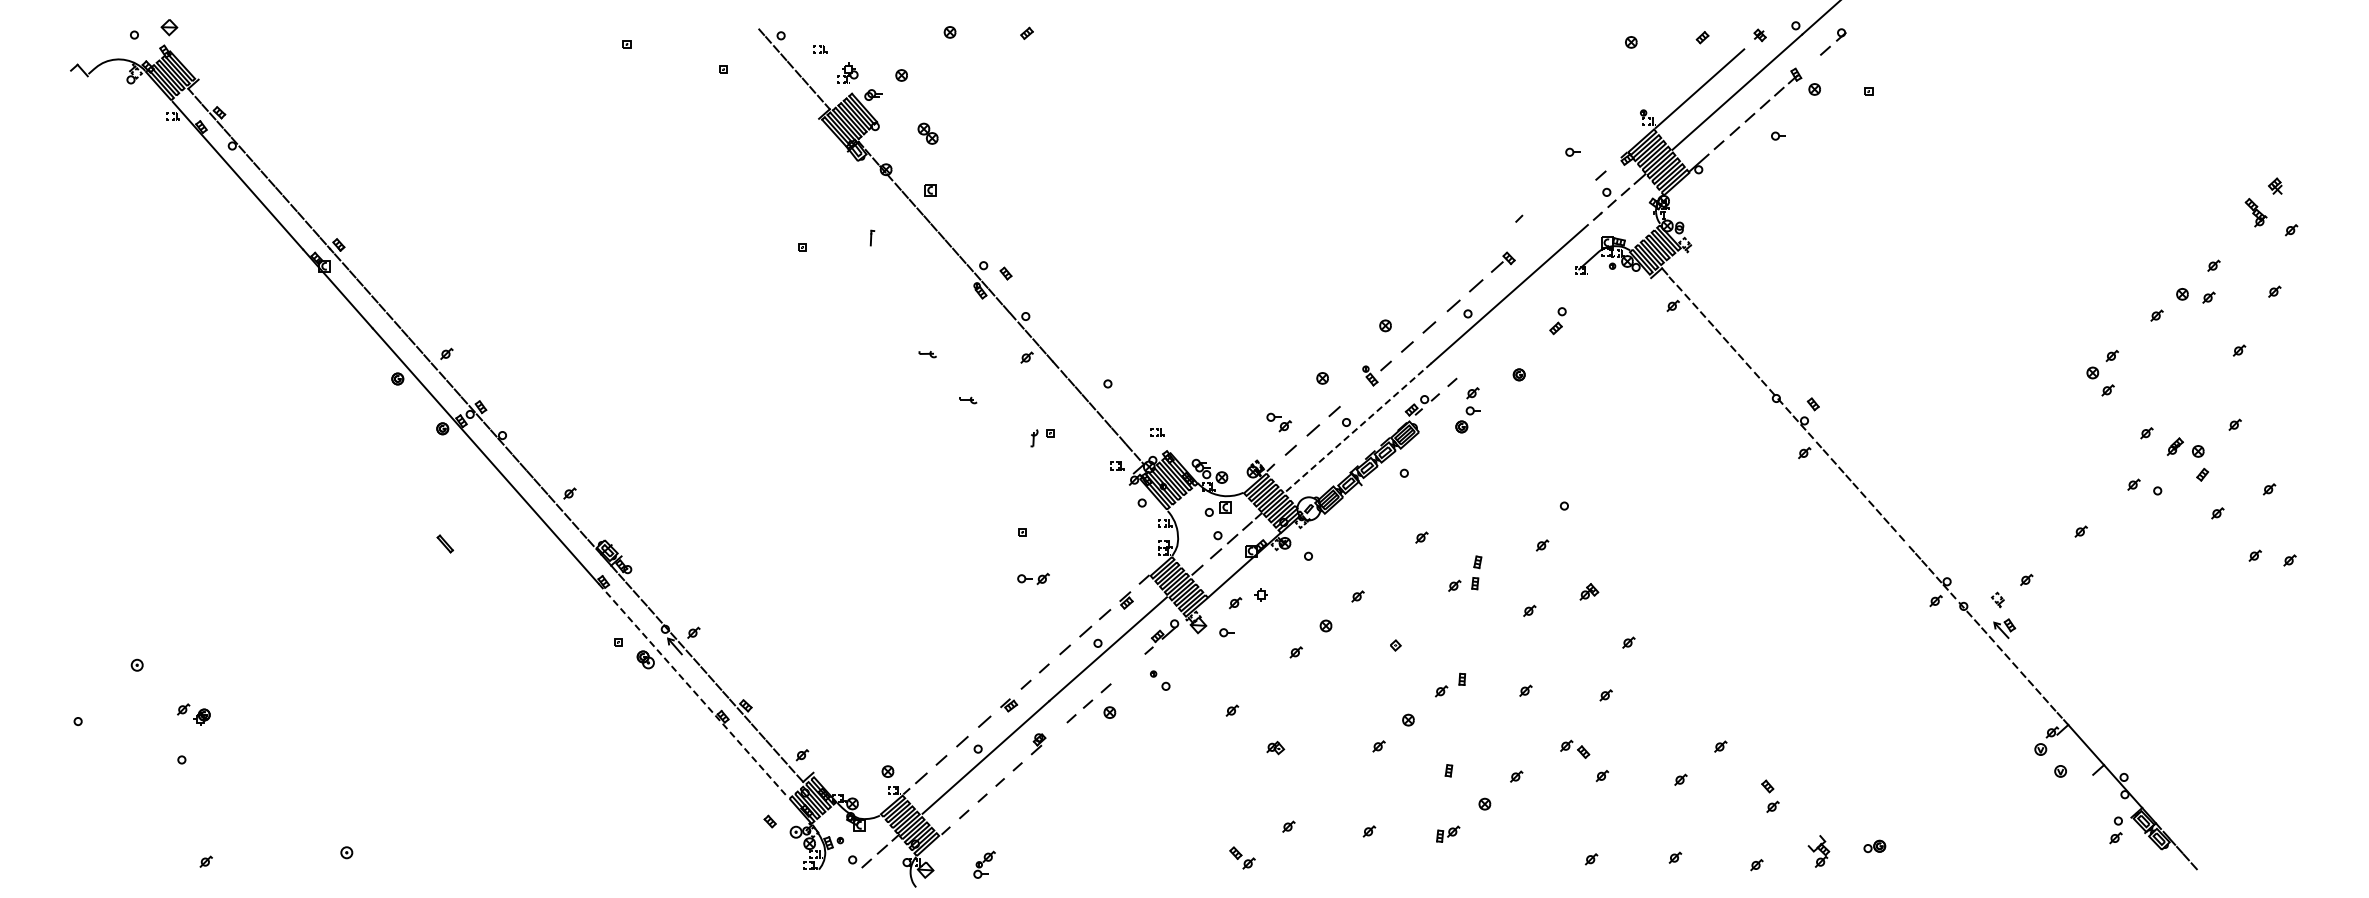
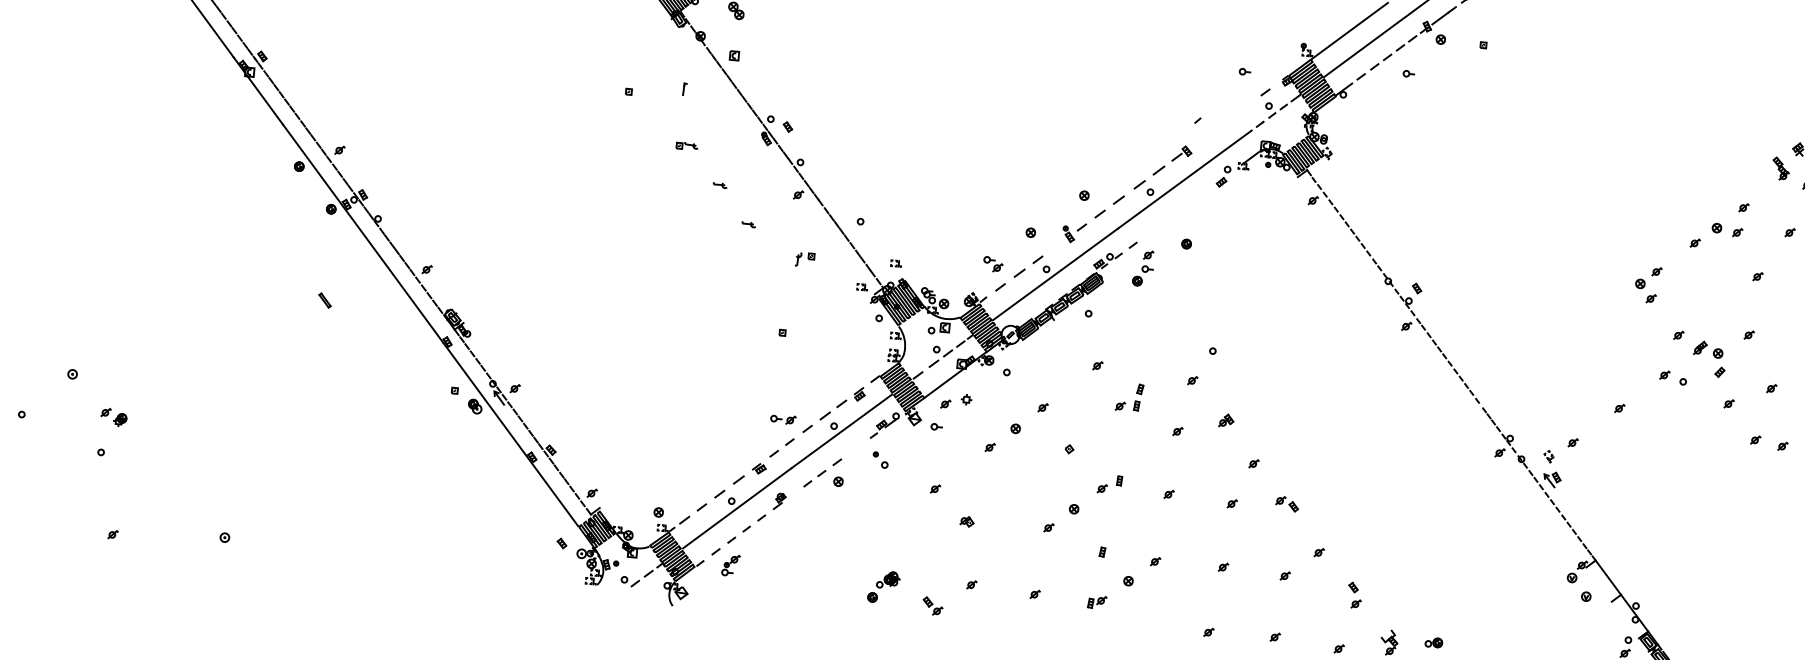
line: (1811, 62) -> (1440, 18), added
part: (881, 308) -> (686, 145), added
part: (1557, 321) -> (1223, 176), moved
line: (1358, 427) -> (1055, 274), dashed -> solid
part: (1033, 578) -> (783, 419), moved
line: (693, 690) -> (510, 434), dashed -> solid
part: (1575, 748) -> (1287, 503), moved
part: (1179, 839) -> (884, 587), added
part: (984, 864) -> (730, 565), moved

